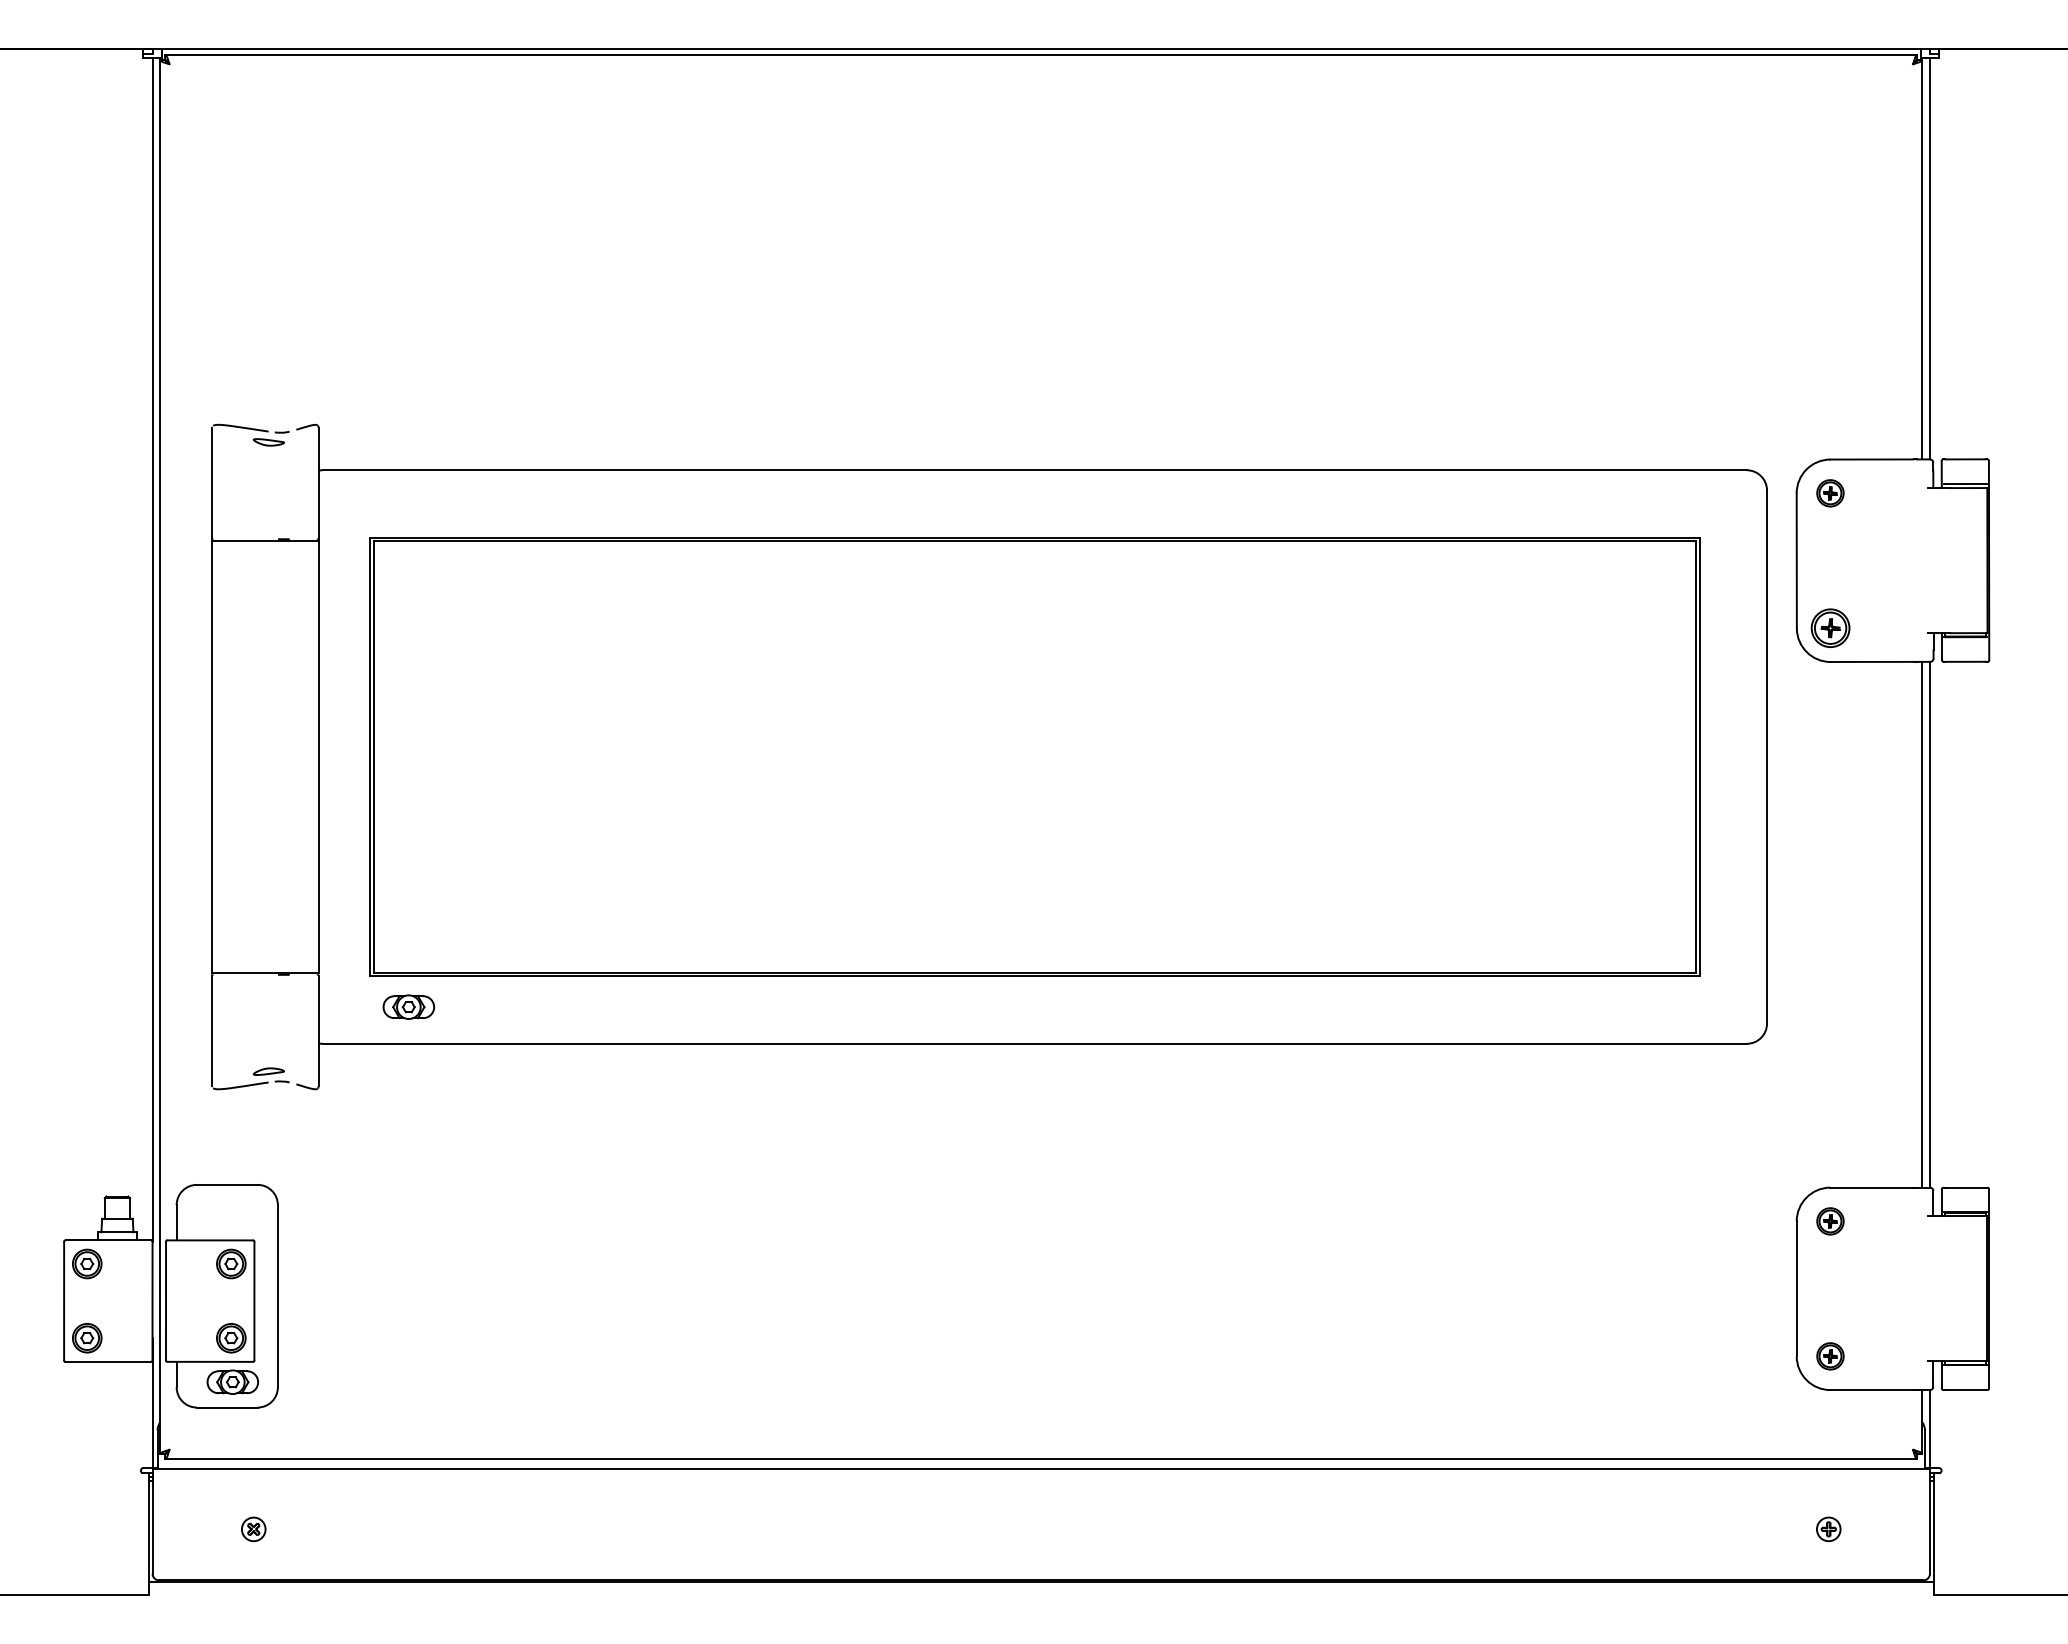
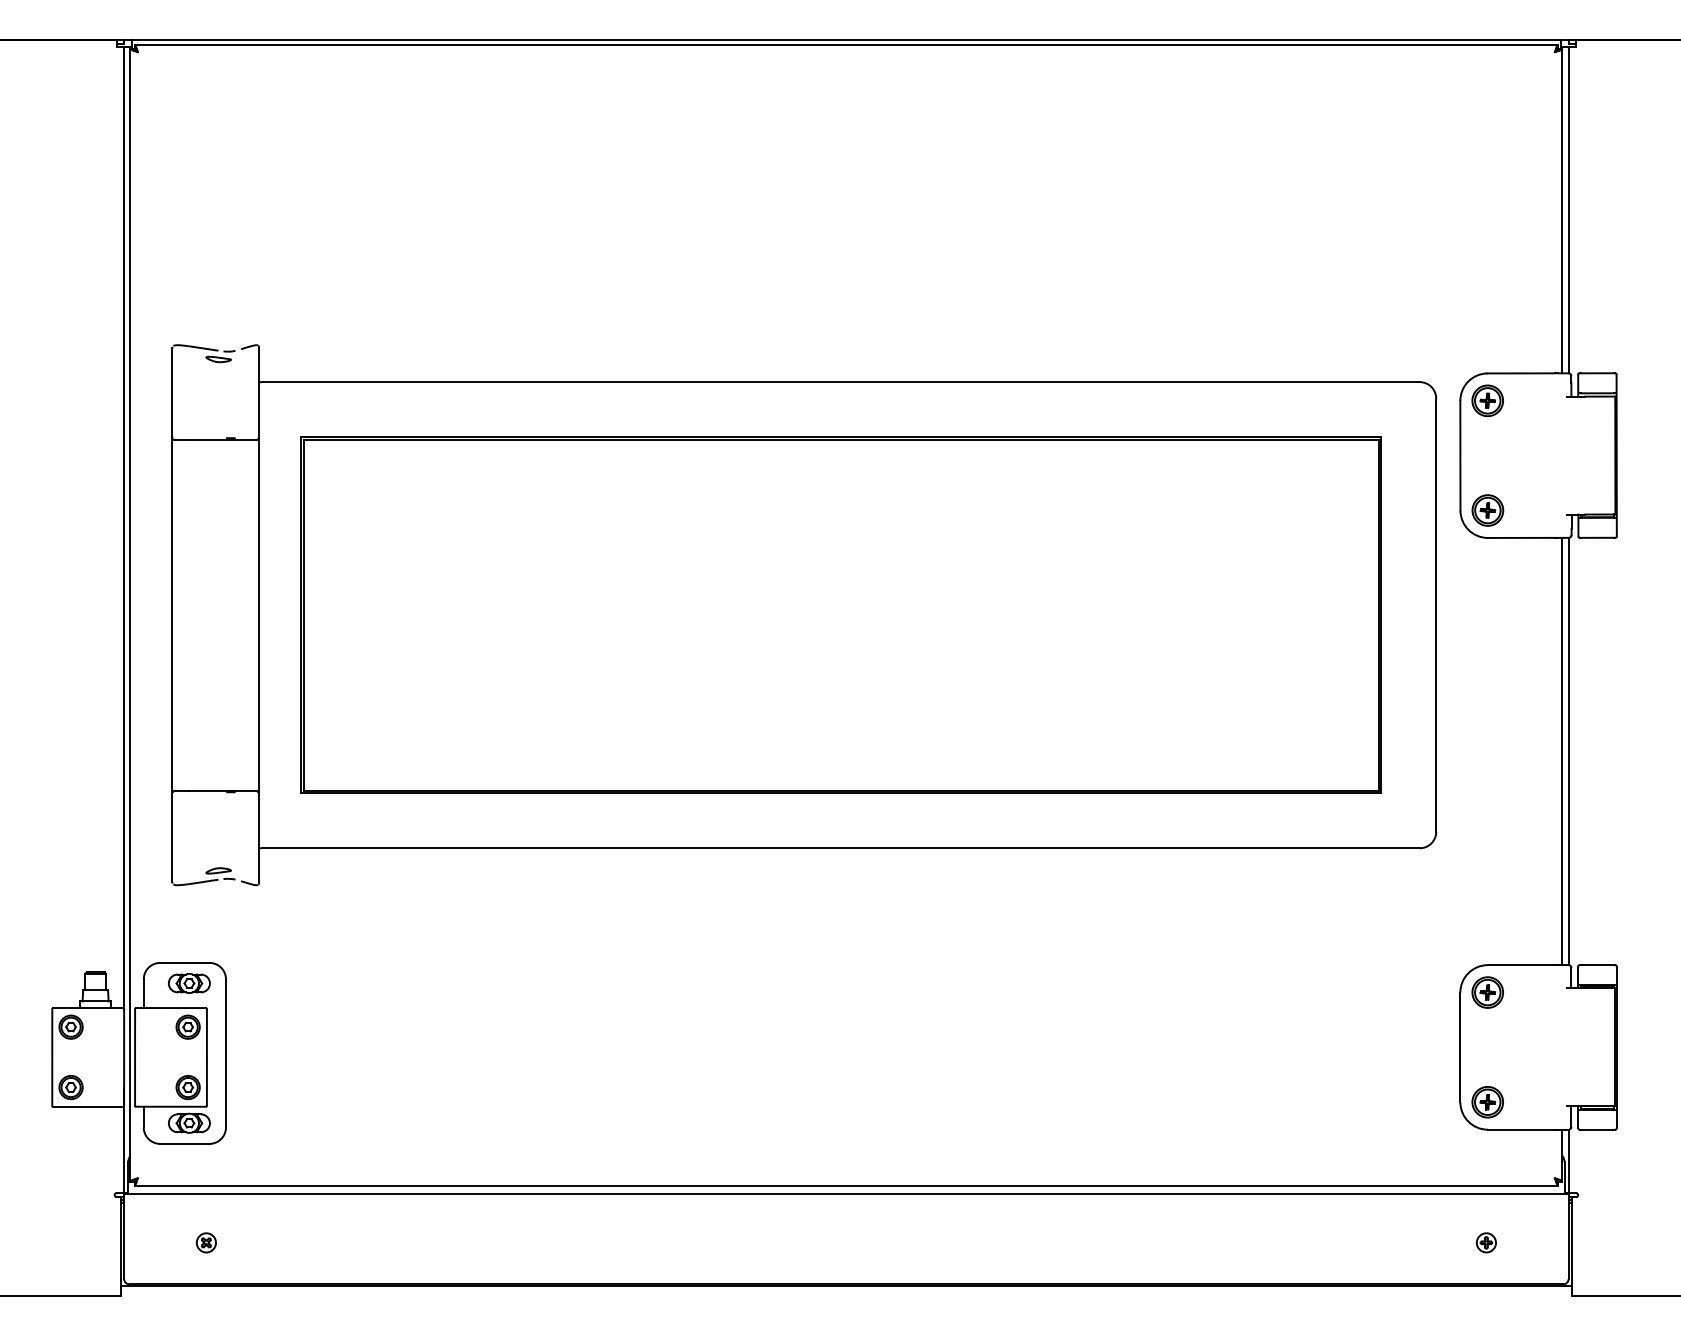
part: (1830, 493) -> (1487, 401), size x1.43
part: (408, 1006) -> (189, 982), moved
part: (1830, 1221) -> (1487, 992), size x1.43
part: (1830, 1356) -> (1487, 1102), size x1.43

